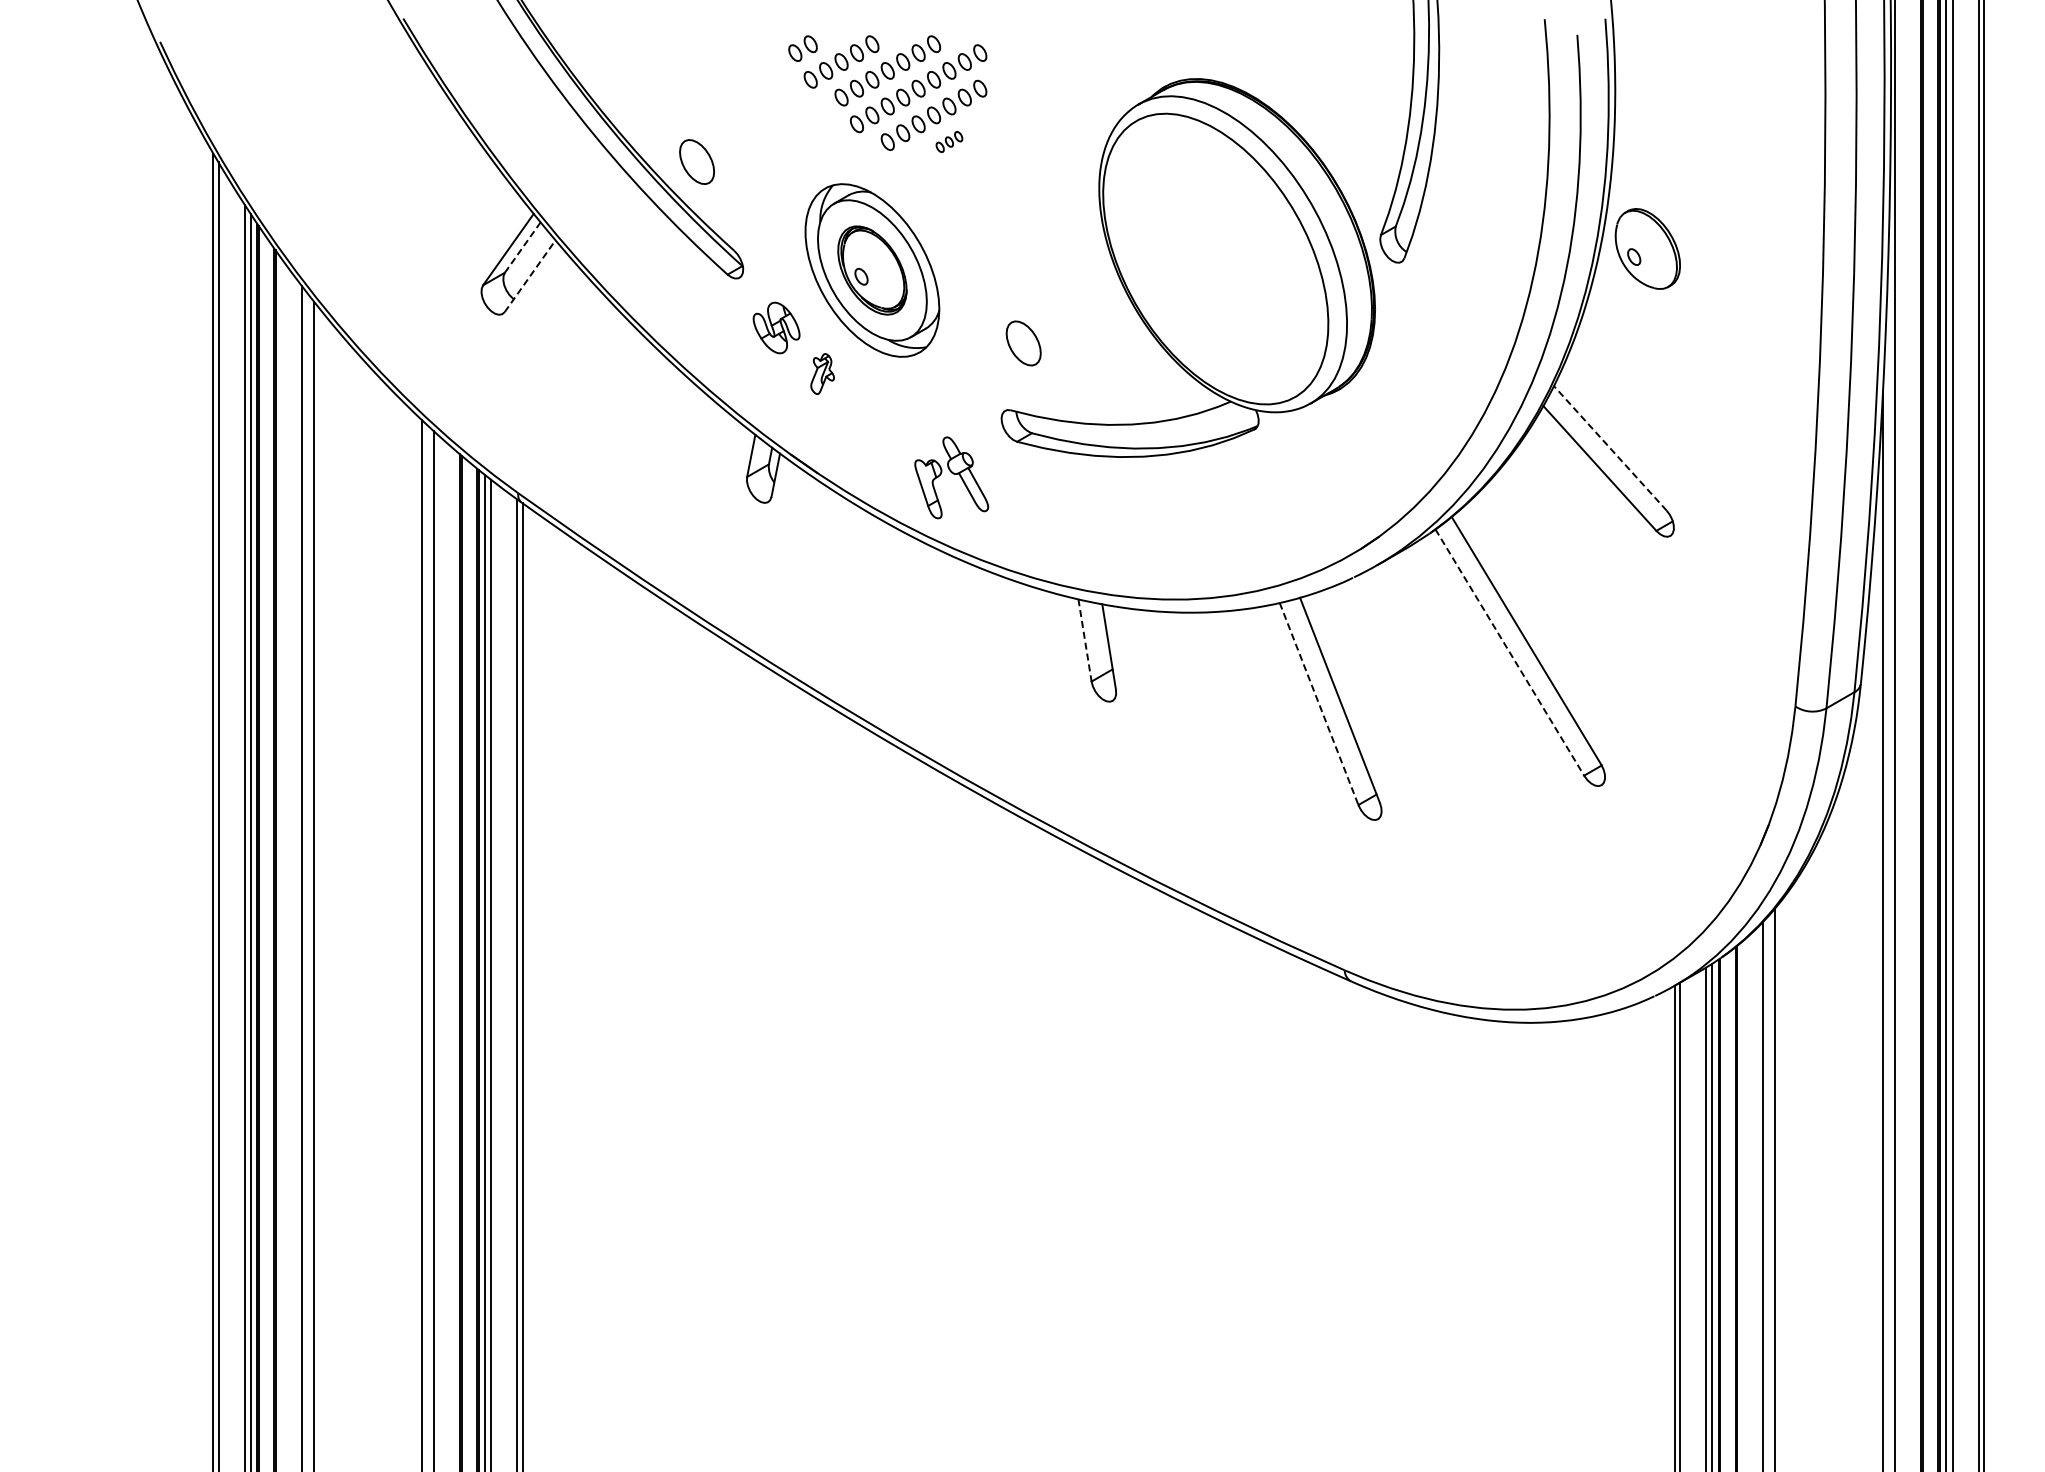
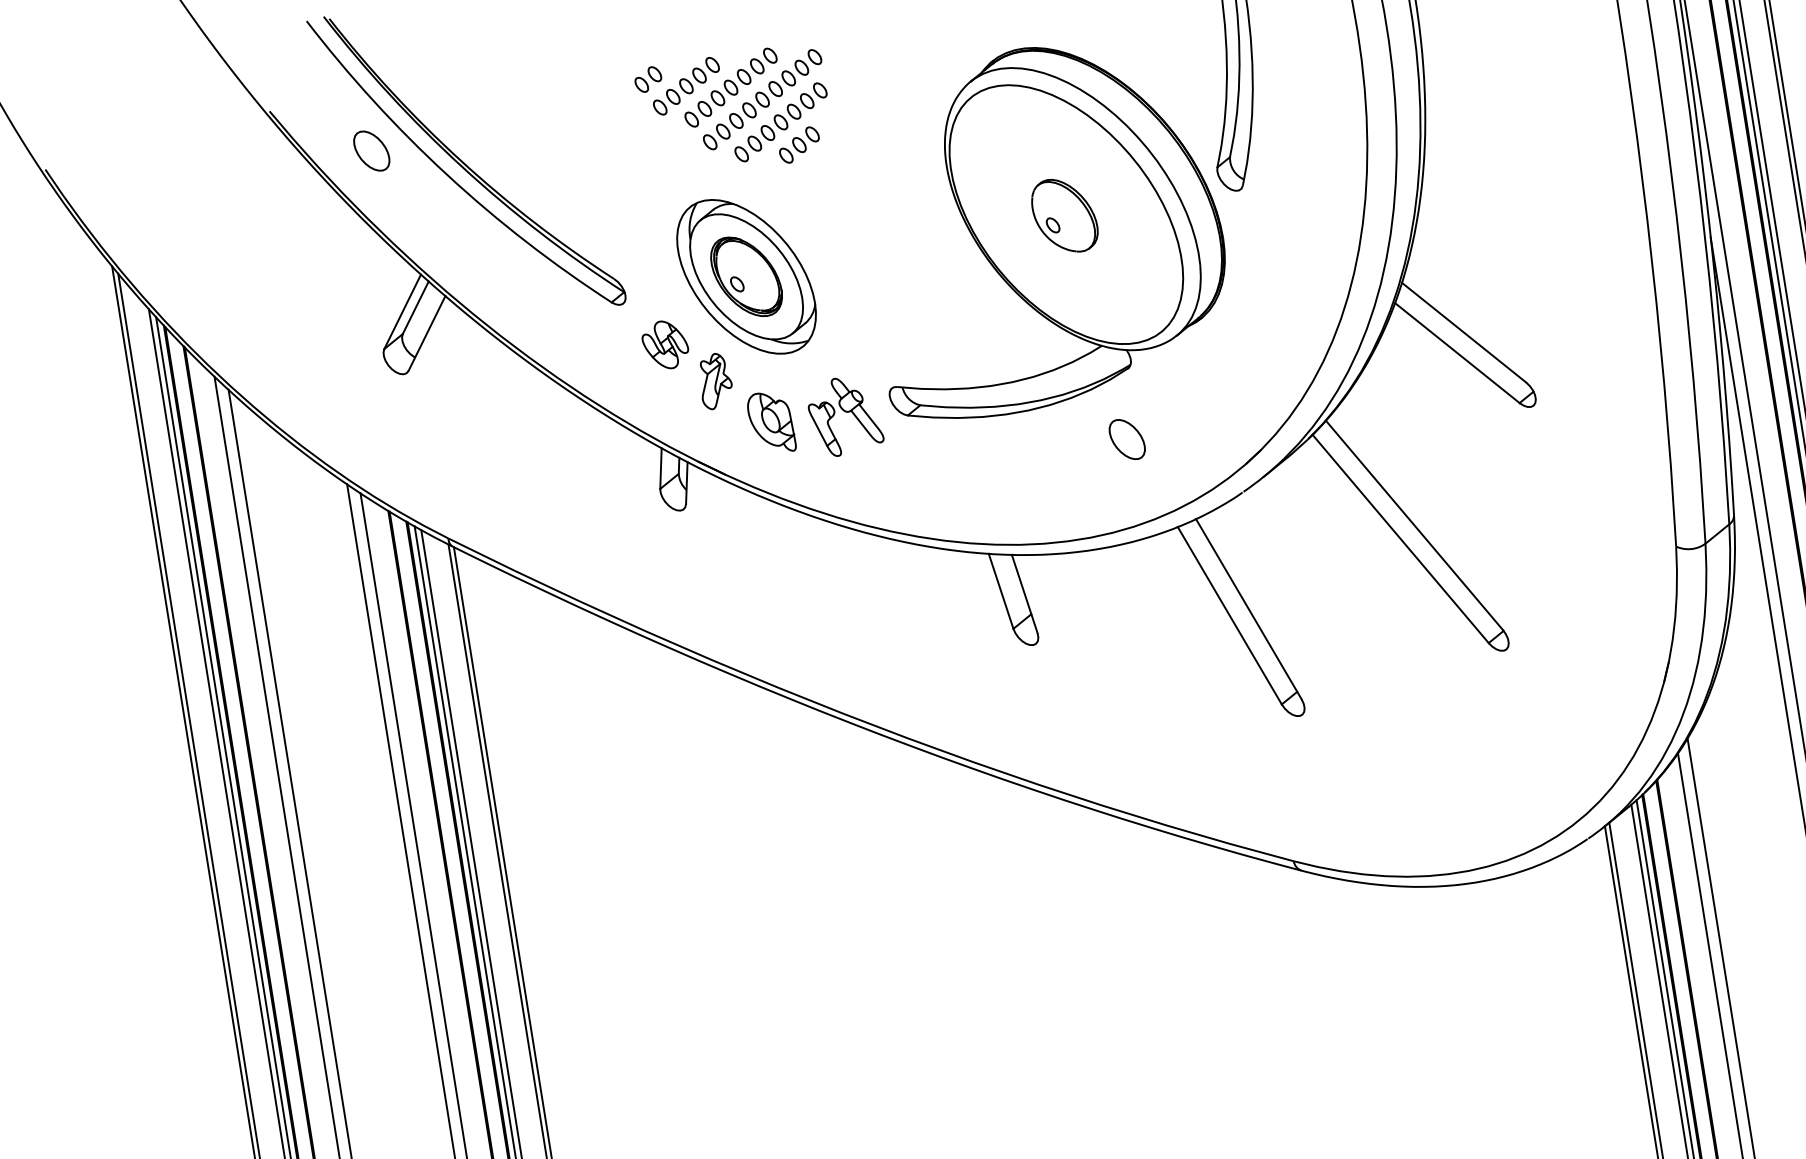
part: (949, 141) -> (799, 144), size x1.67
part: (696, 161) -> (371, 150), moved
line: (522, 247) -> (415, 307), dashed -> solid
part: (1647, 248) -> (1064, 215), moved
line: (530, 275) -> (427, 332), dashed -> solid
part: (1023, 343) -> (1127, 439), moved
part: (822, 373) -> (715, 380), size x1.43
part: (873, 426) -> (770, 422), added
line: (1609, 447) -> (1463, 332), dashed -> solid
part: (951, 477) -> (844, 415), moved
line: (1085, 640) -> (1001, 591), dashed -> solid
line: (1509, 652) -> (1400, 538), dashed -> solid
line: (1319, 704) -> (1230, 616), dashed -> solid

